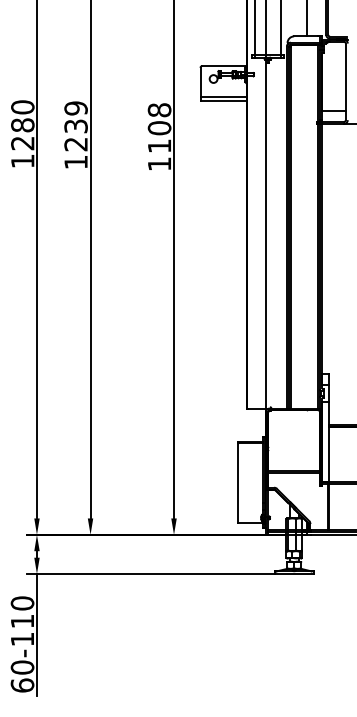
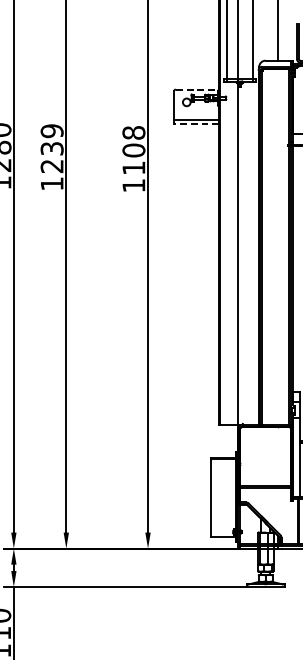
line: (225, 65) -> (198, 89), solid -> dashed
line: (223, 101) -> (196, 124), solid -> dashed

